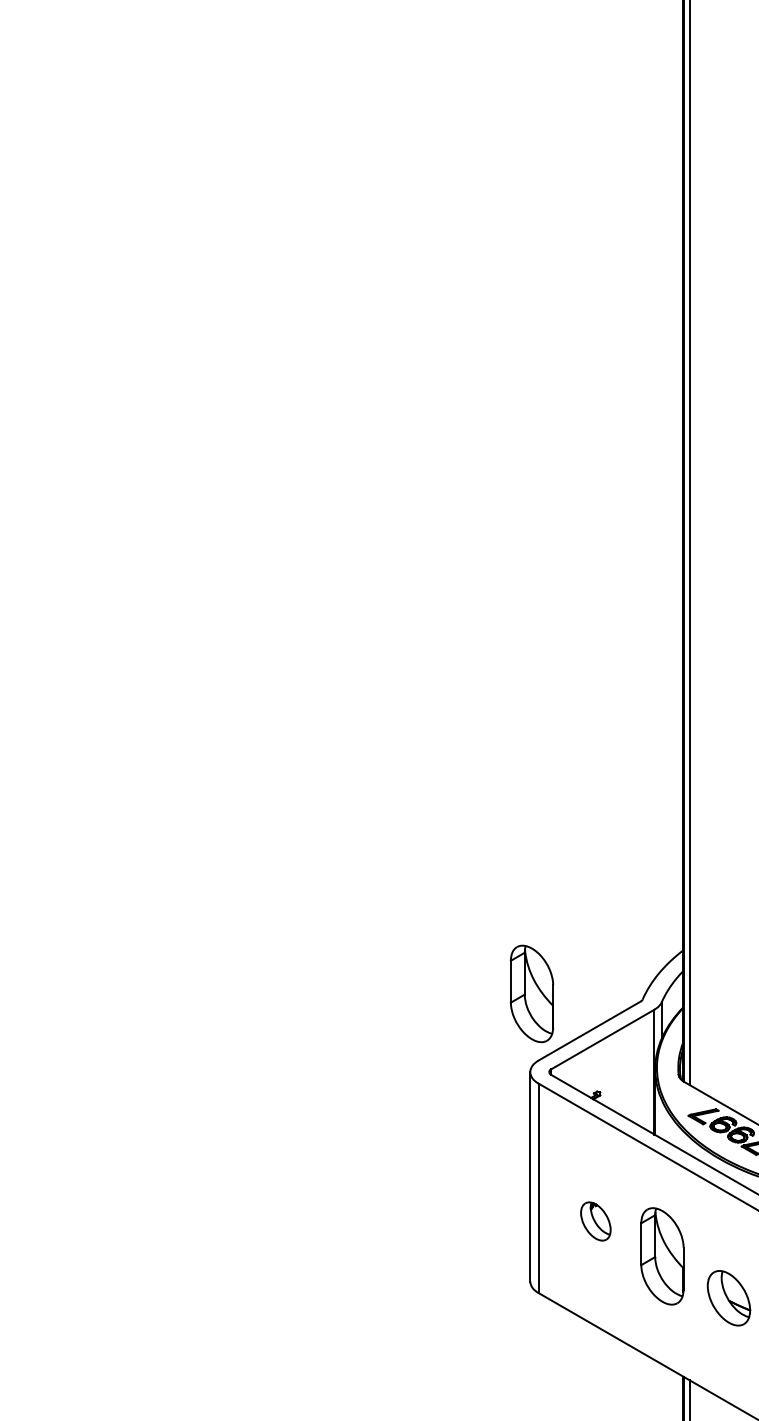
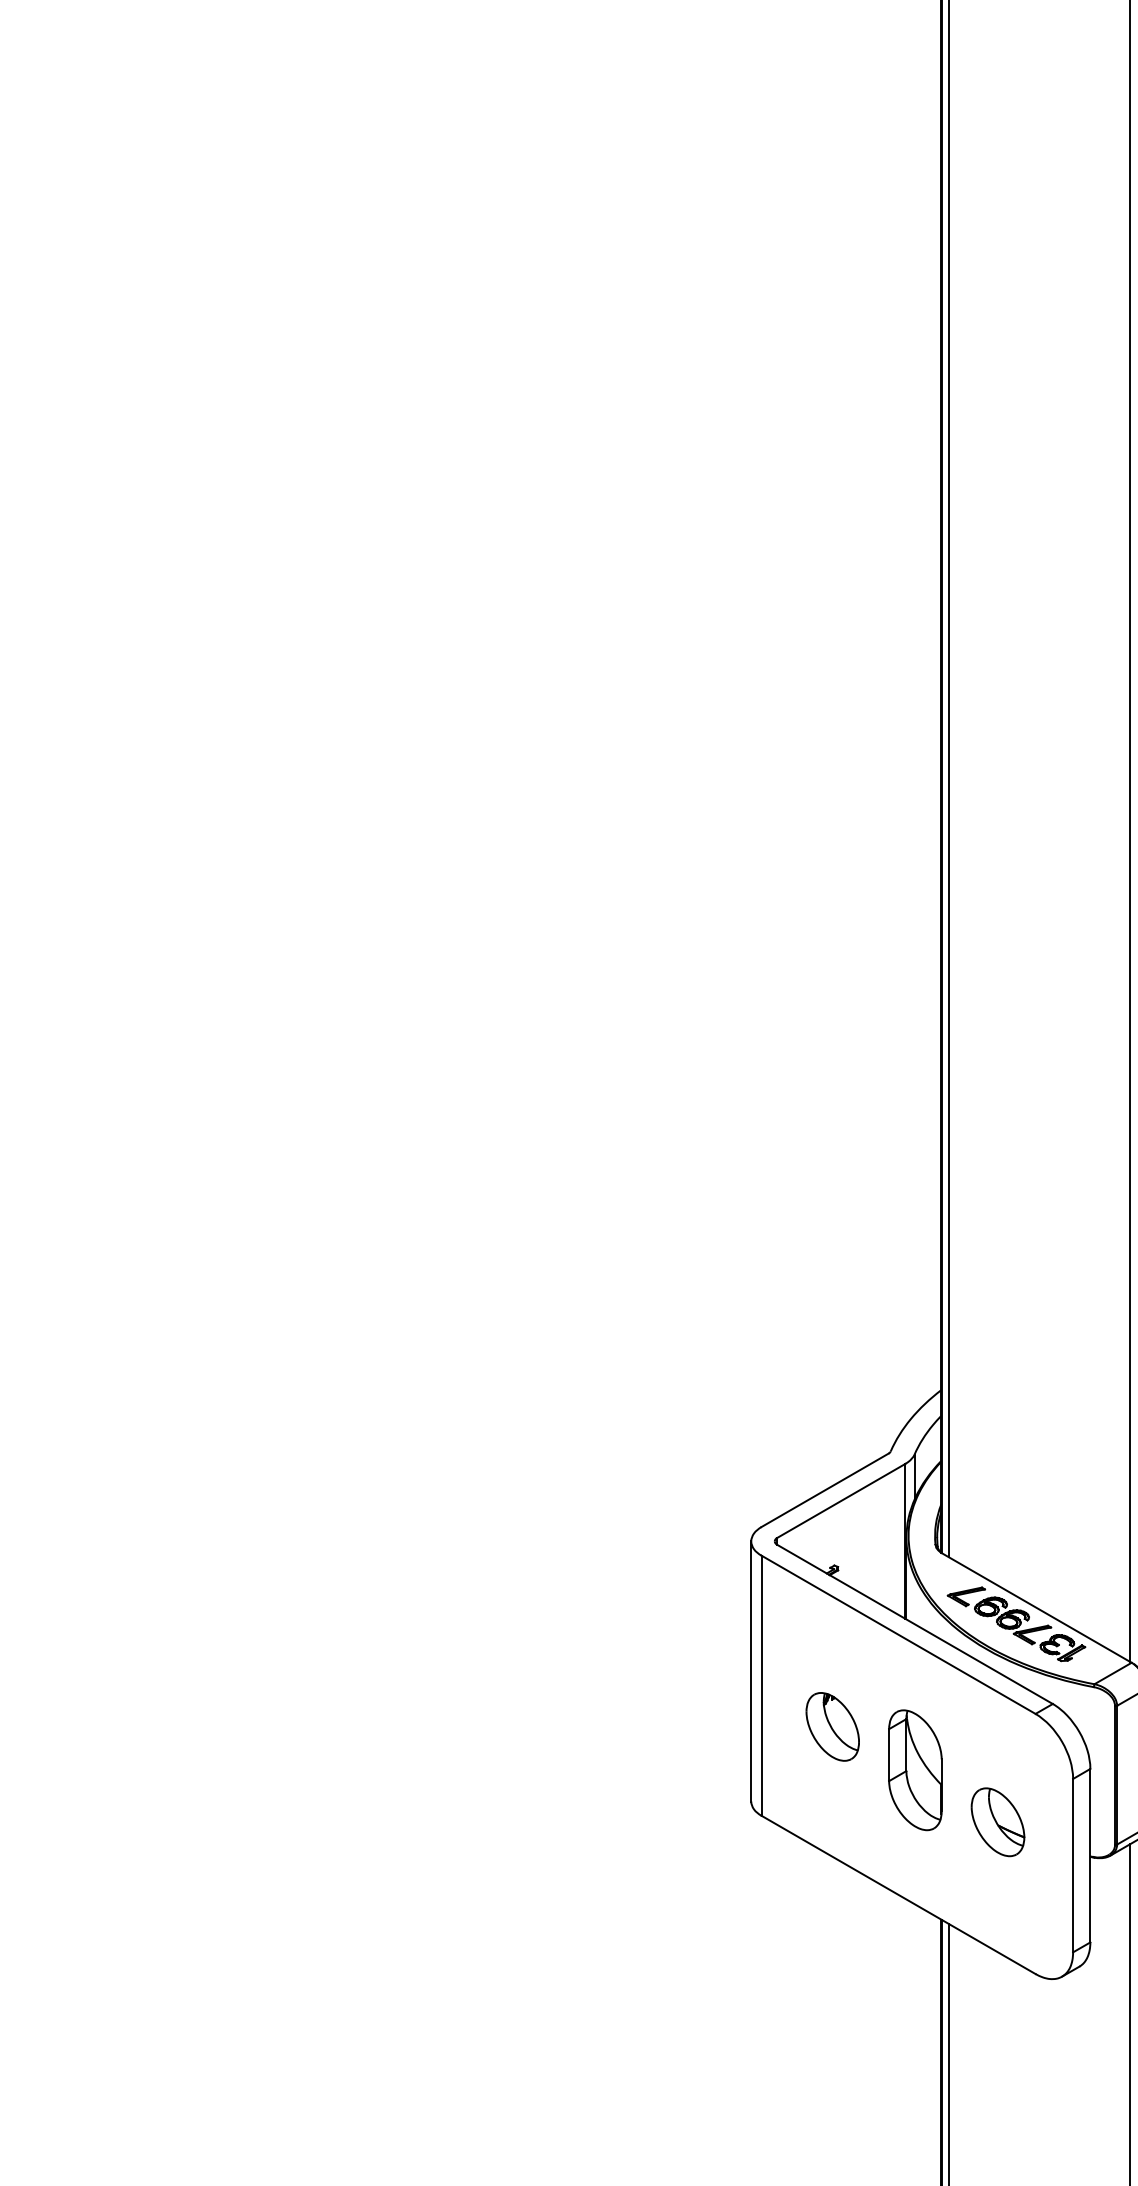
part: (532, 994) -> (753, 1444), removed
part: (595, 1221) -> (832, 1726), size x1.43

